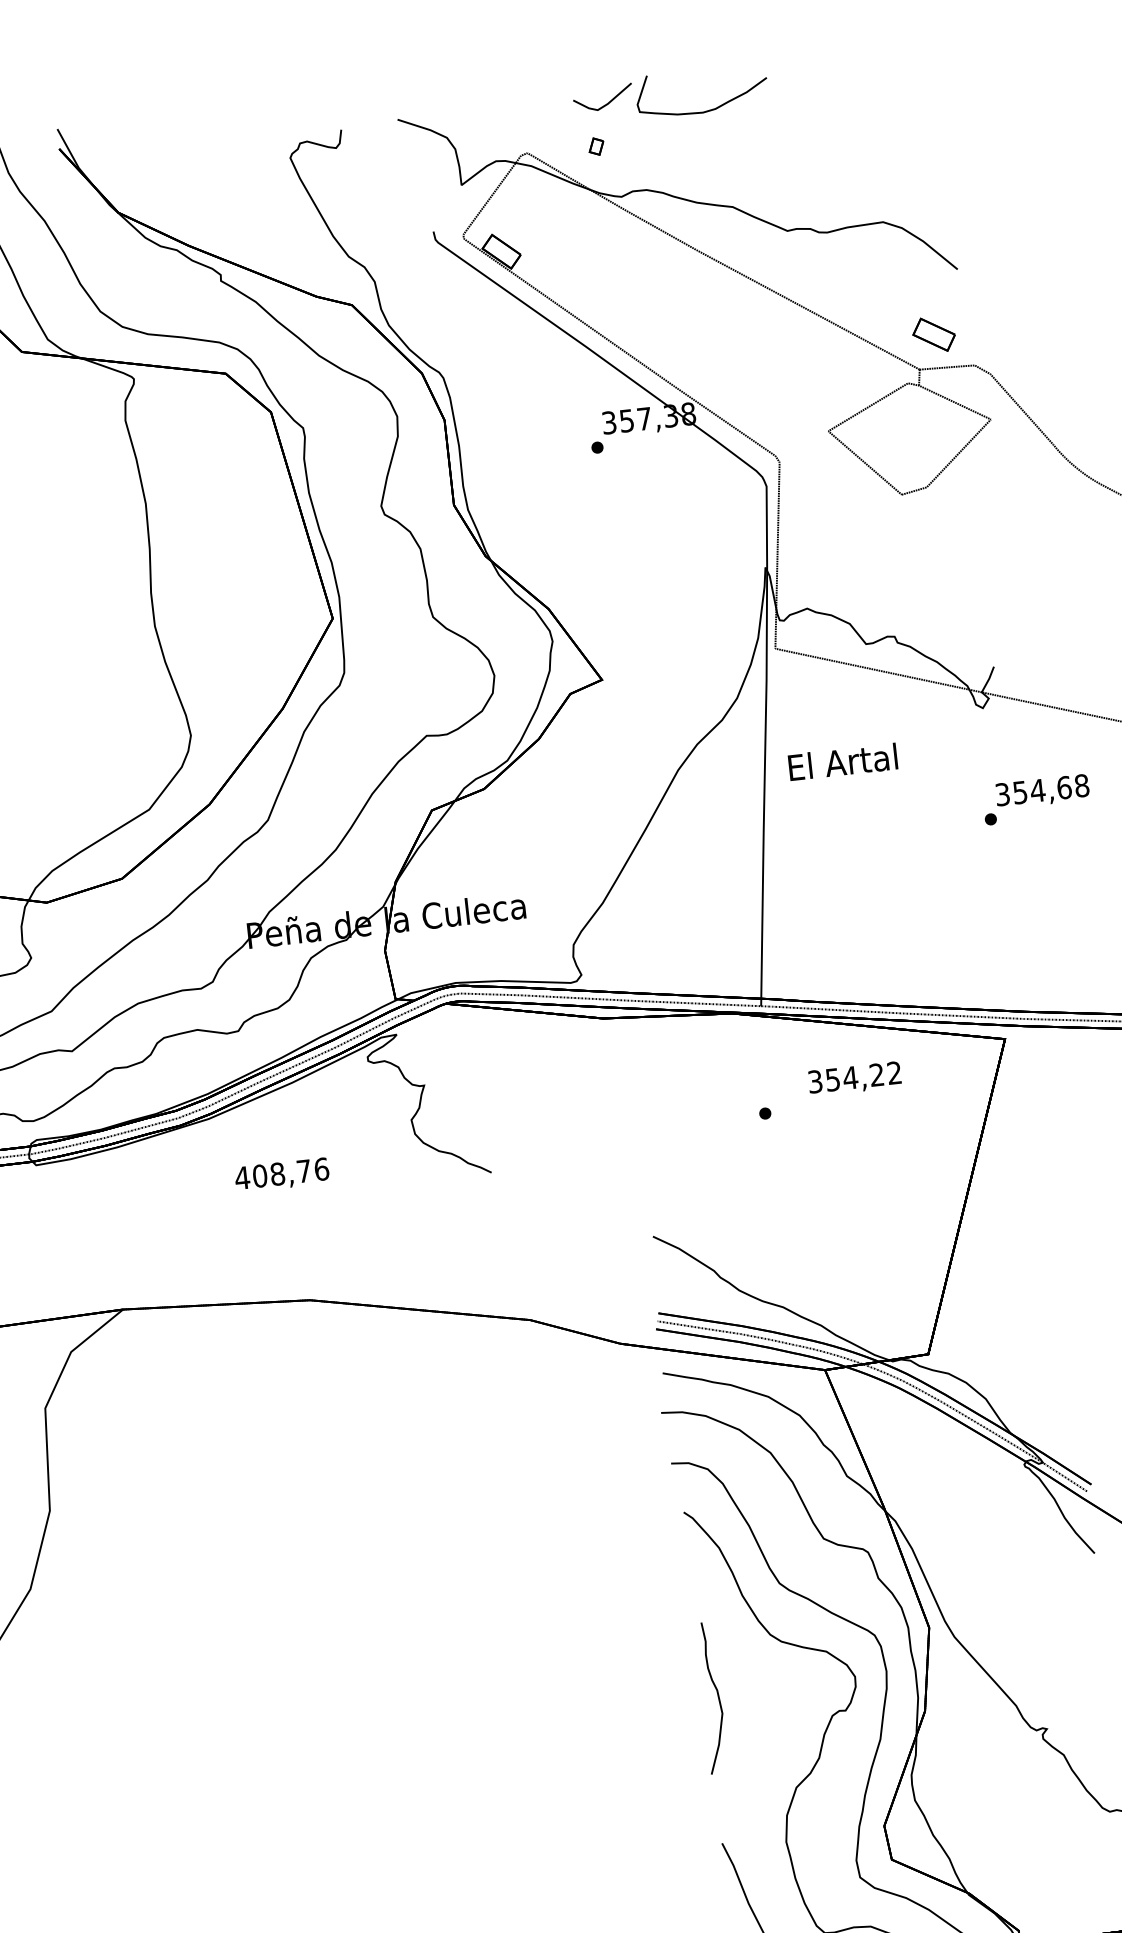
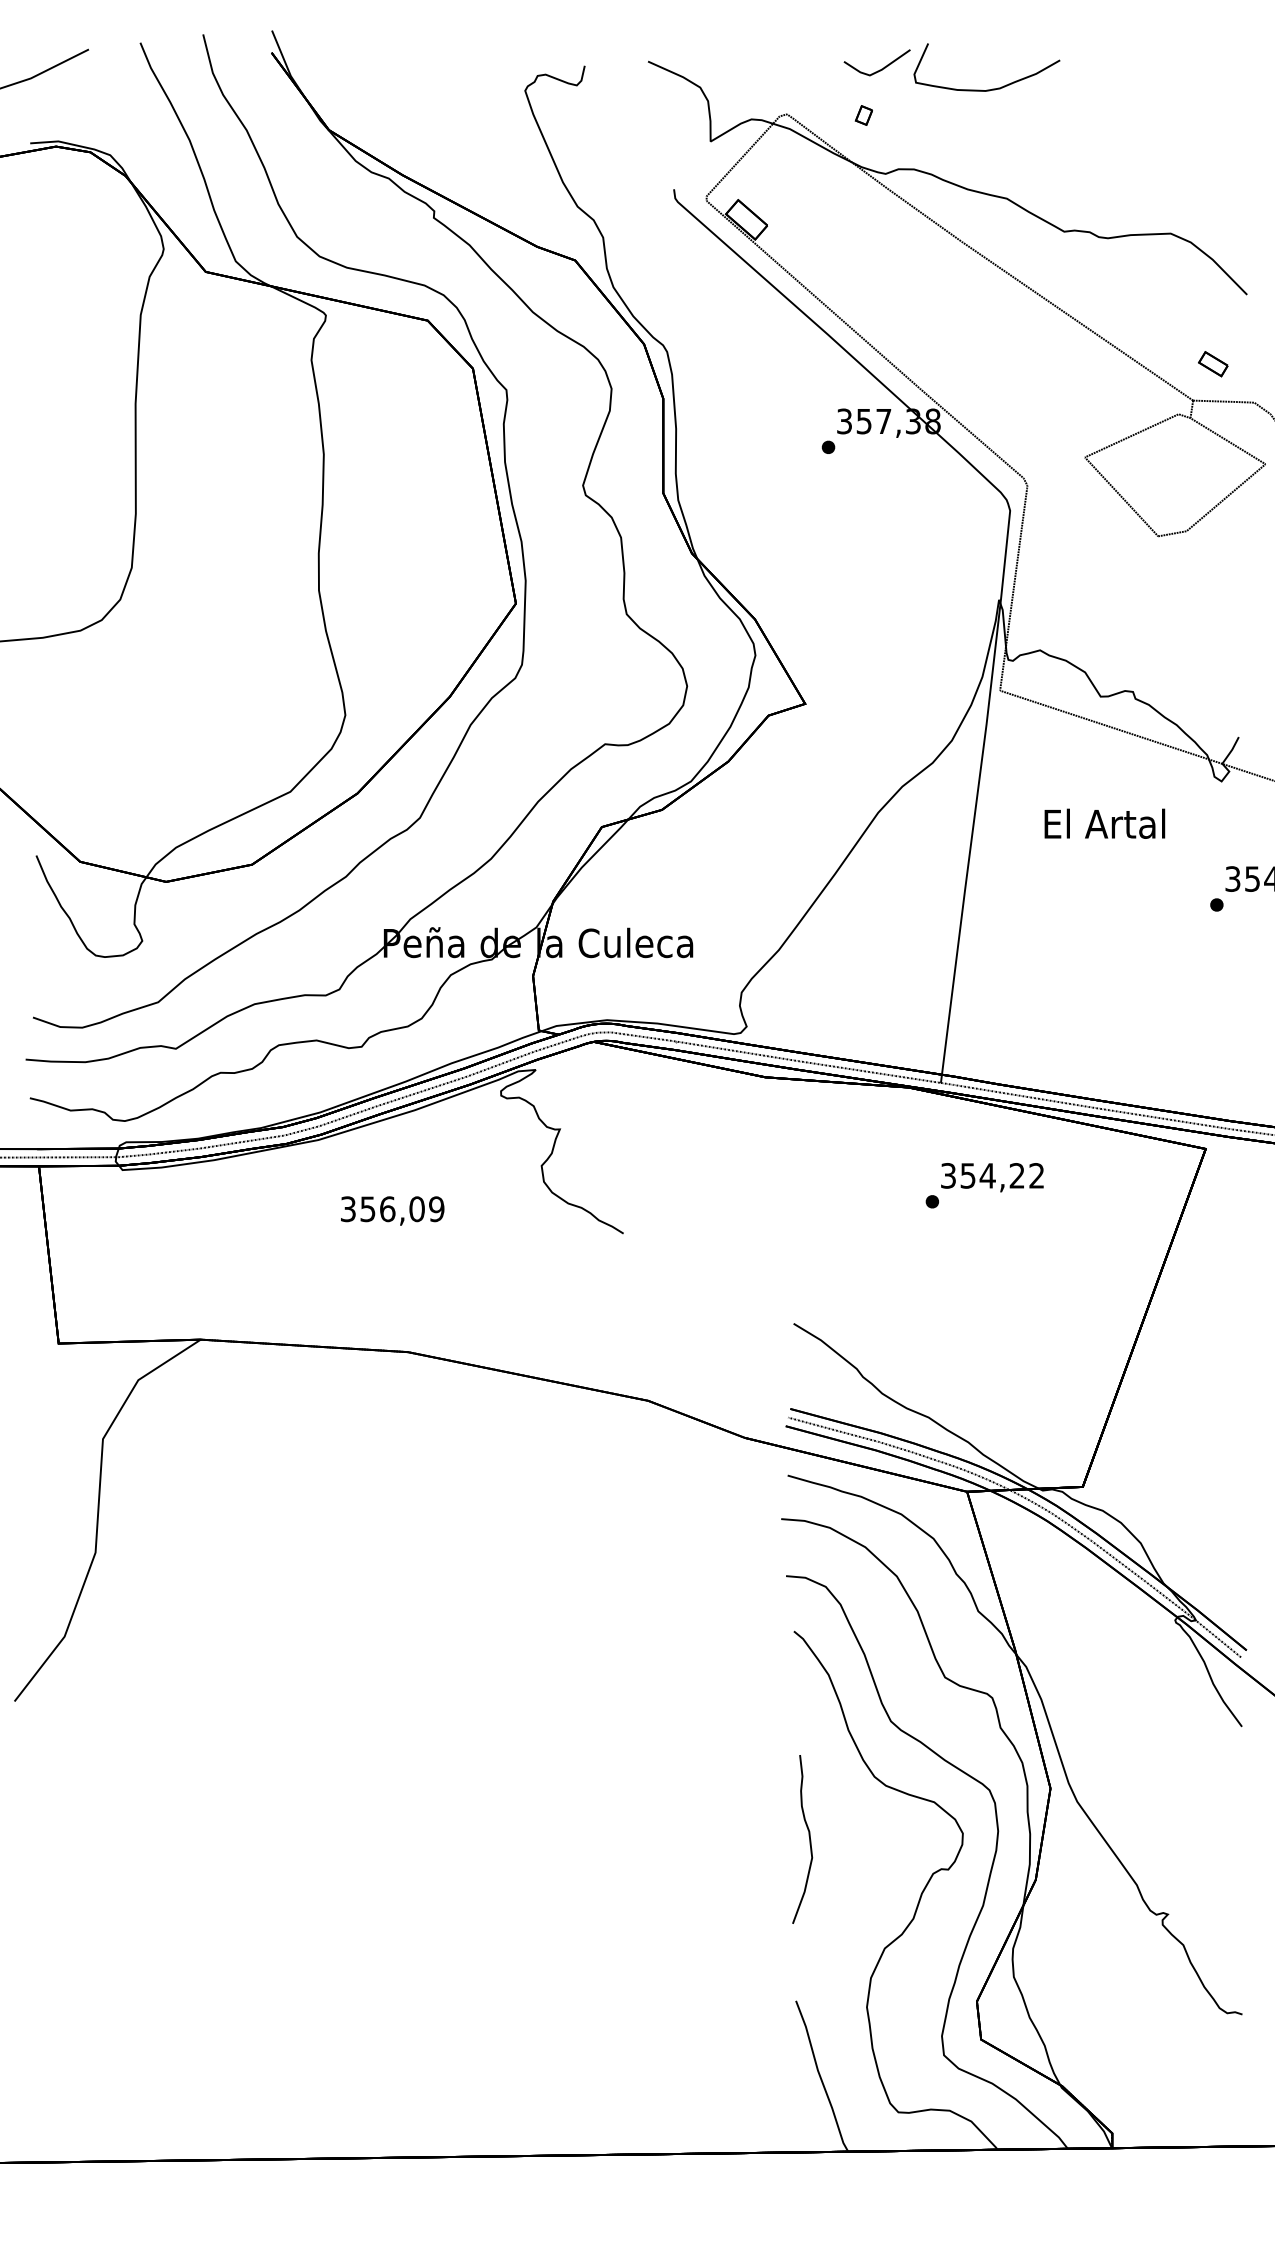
part: (934, 335) -> (1213, 364), size x0.62
text: (842, 761) -> (1104, 823), moved
text: (854, 1078) -> (992, 1177), moved
text: (282, 1173) -> (392, 1209), 408,76 -> 356,09

